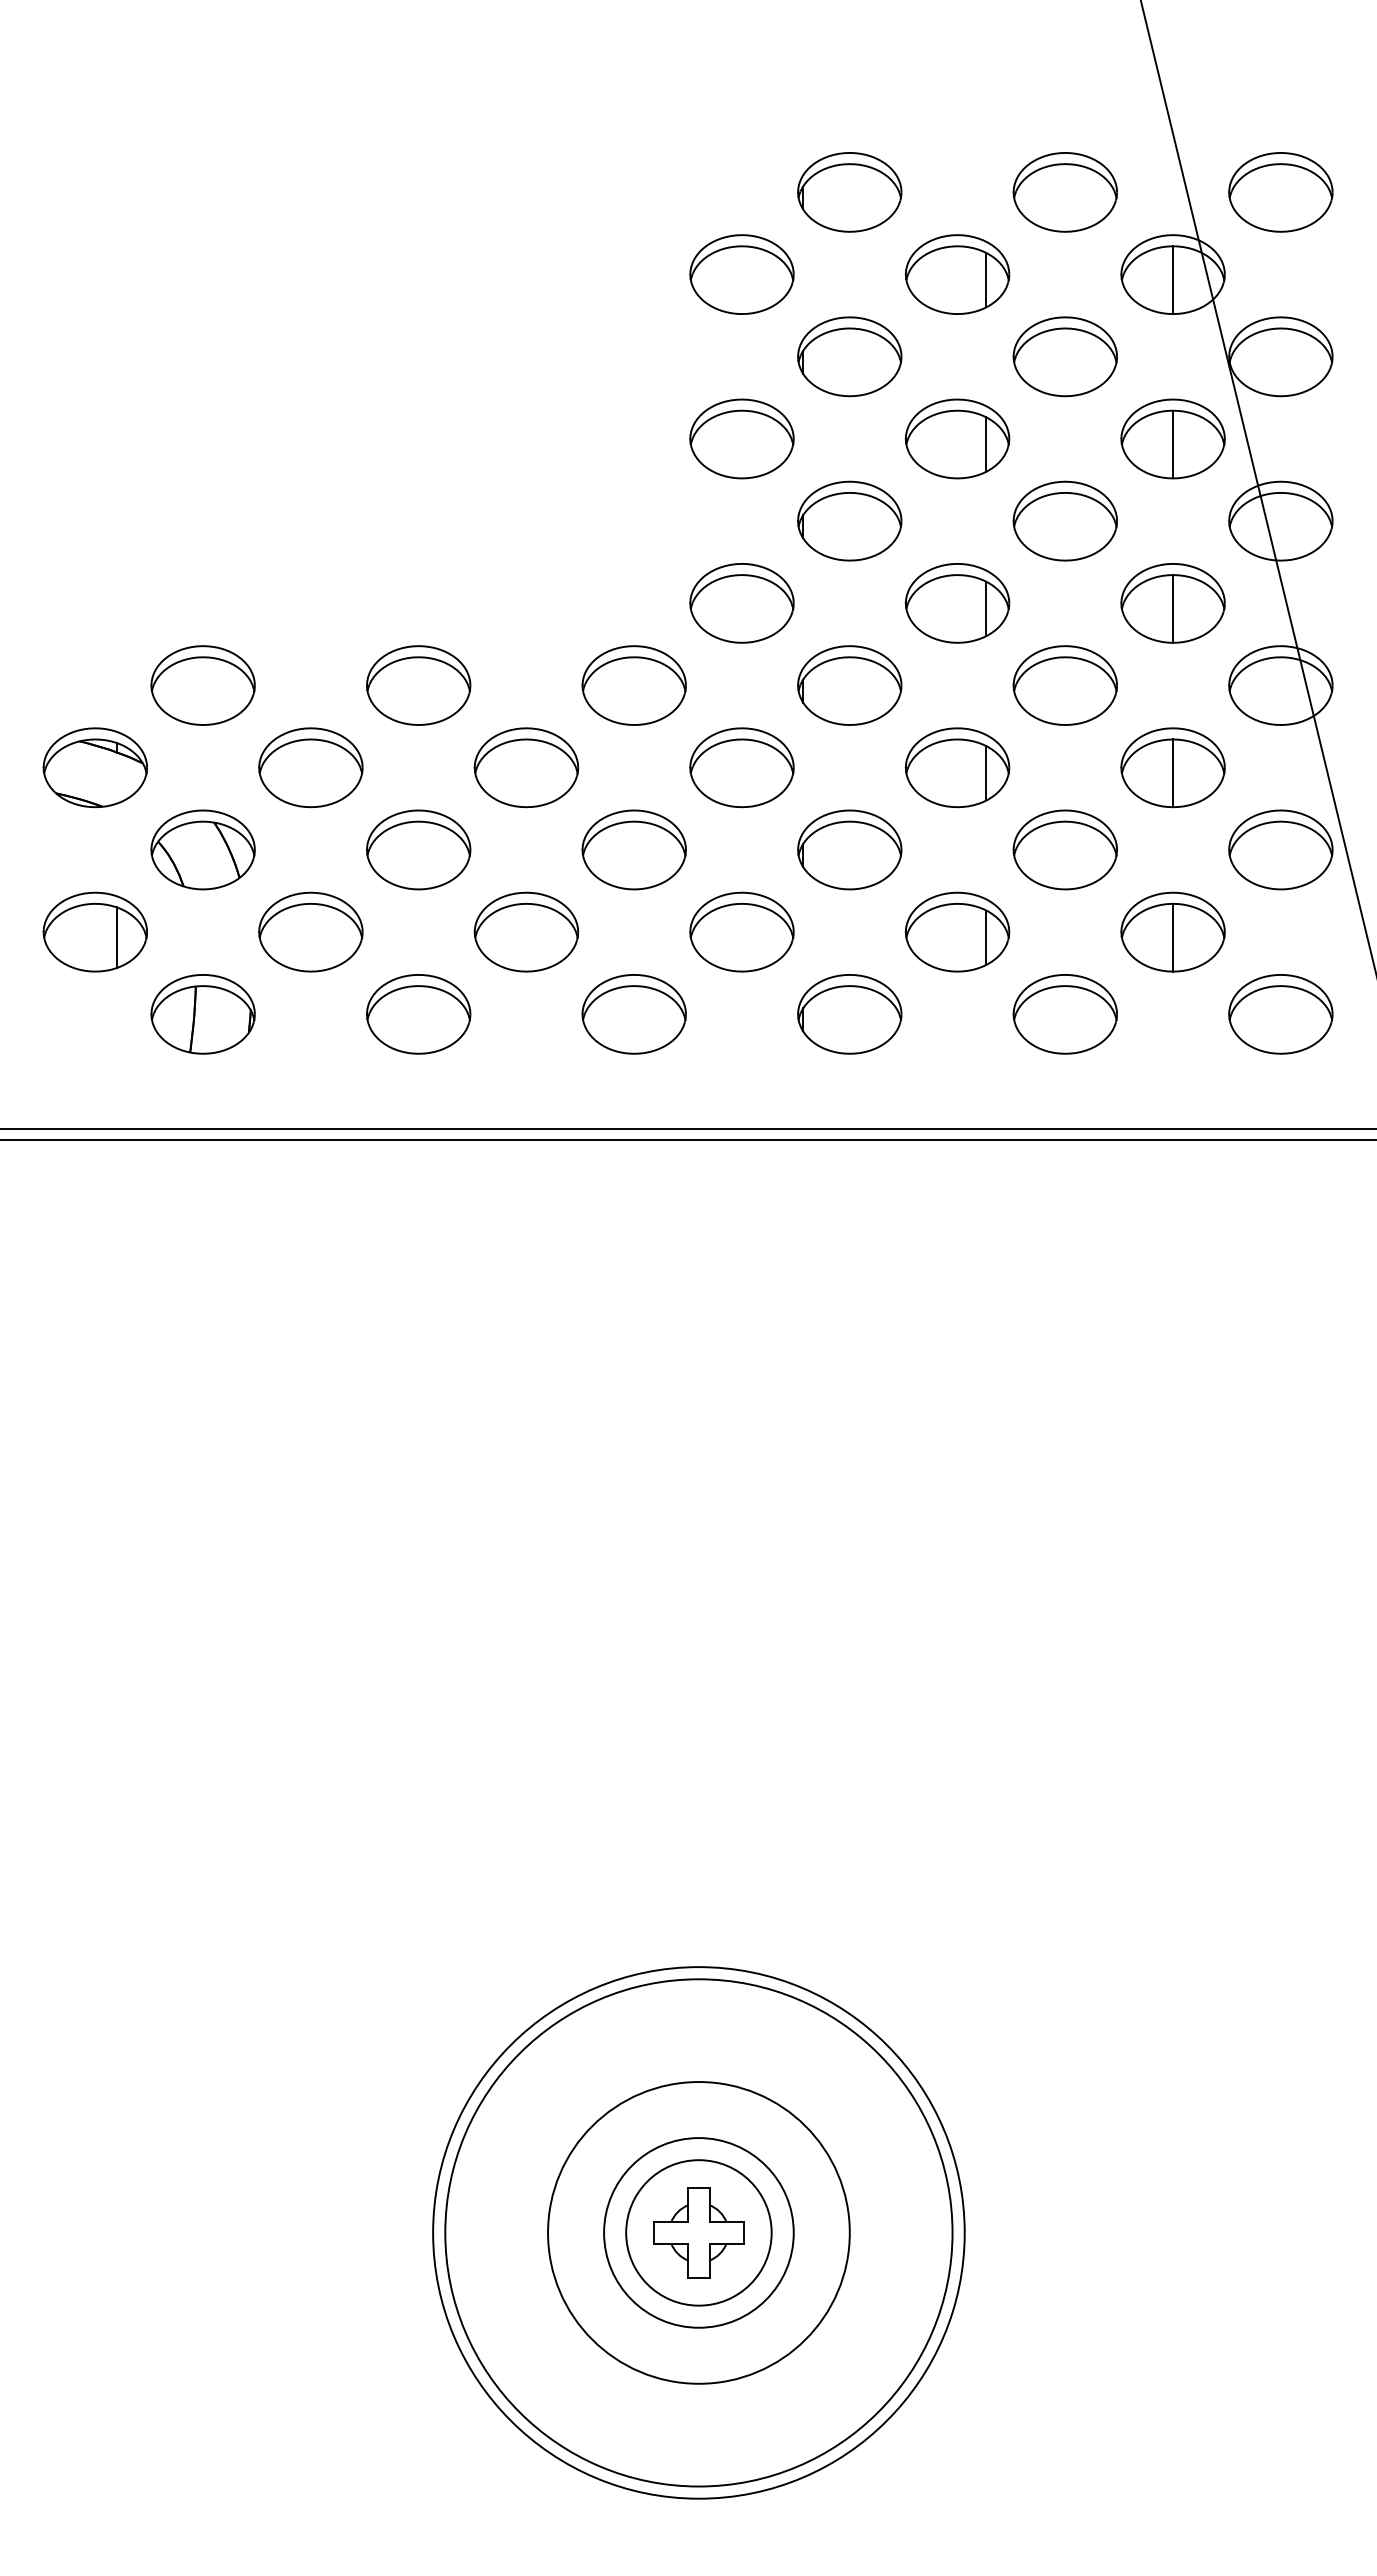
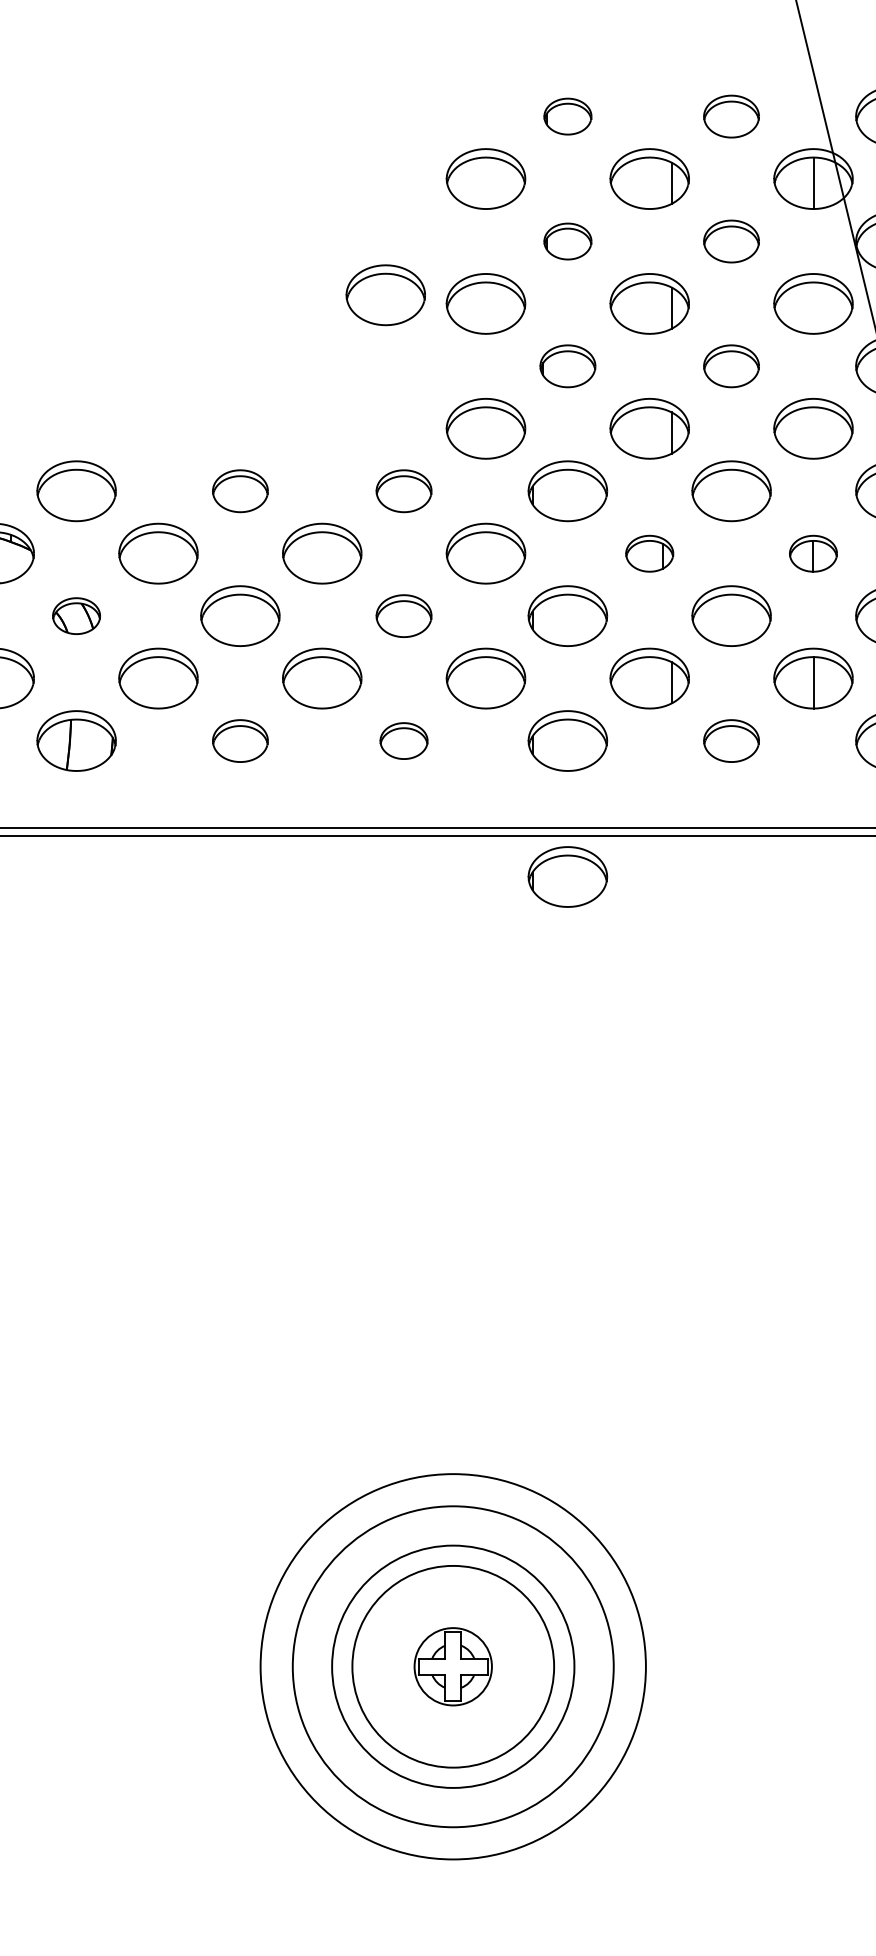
part: (849, 192) -> (567, 116), size x0.6
part: (1064, 192) -> (731, 116), size x0.7
part: (849, 356) -> (567, 241), size x0.6
part: (1064, 356) -> (731, 241), size x0.7
part: (609, 427) -> (385, 295), added
line: (1173, 444) -> (813, 308), removed
part: (849, 520) -> (567, 365), size x0.7
part: (1064, 520) -> (731, 365), size x0.7
line: (1173, 608) -> (813, 432), removed
part: (418, 685) -> (240, 491), size x0.7
part: (633, 685) -> (403, 491), size x0.7
part: (957, 767) -> (649, 553), size x0.6
part: (1172, 767) -> (813, 553), size x0.6
part: (202, 849) -> (76, 615), size x0.6
part: (633, 849) -> (403, 615), size x0.7
line: (116, 937) -> (10, 682), removed
part: (418, 1014) -> (240, 741), size x0.7
part: (633, 1014) -> (403, 741), size x0.6
part: (1064, 1014) -> (731, 741), size x0.7
part: (849, 1193) -> (567, 877), added
circle: (698, 2232) -> (452, 1666), size x0.6
circle: (698, 2232) -> (452, 1666), size x0.7
circle: (698, 2232) -> (452, 1666), size x1.4
circle: (698, 2232) -> (452, 1666), size x1.4

